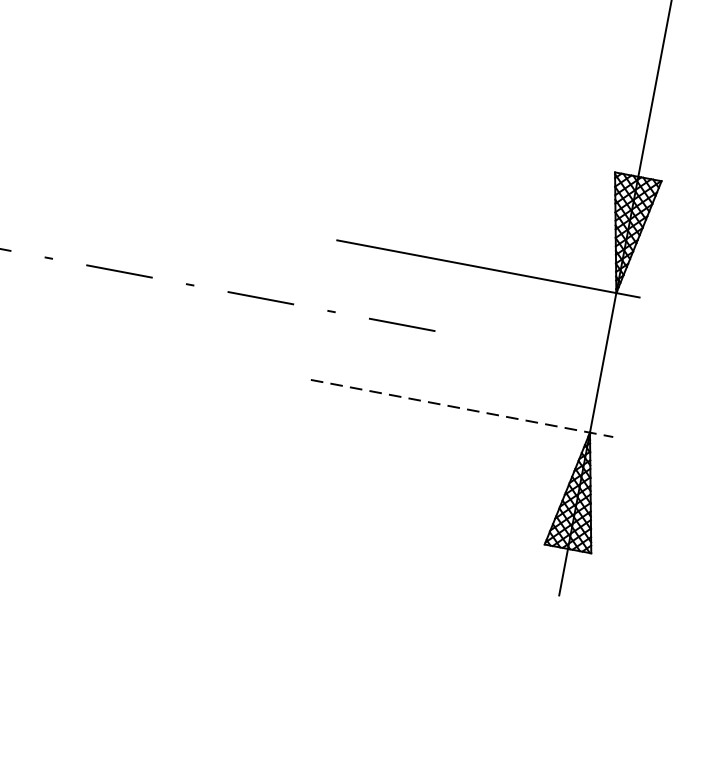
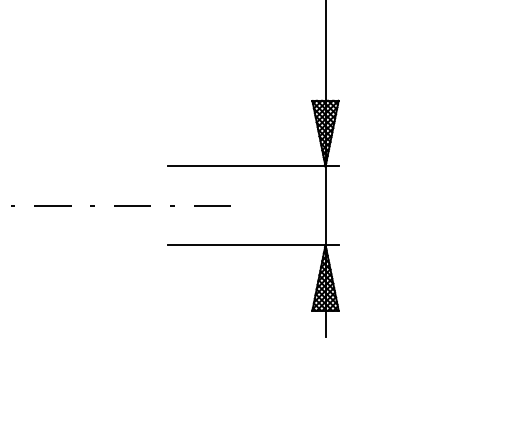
line: (461, 409) -> (253, 245), dashed -> solid

